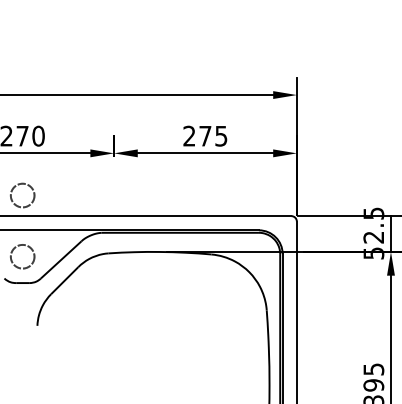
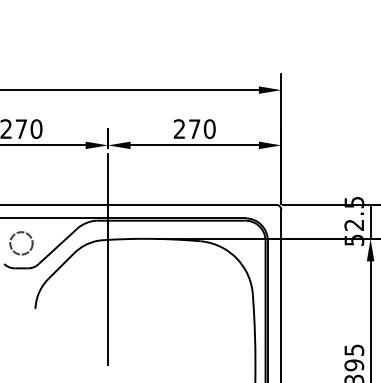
text: (221, 136) -> (209, 129), 275 -> 270
circle: (22, 195) -> (21, 185), removed
line: (114, 273) -> (108, 259), added

